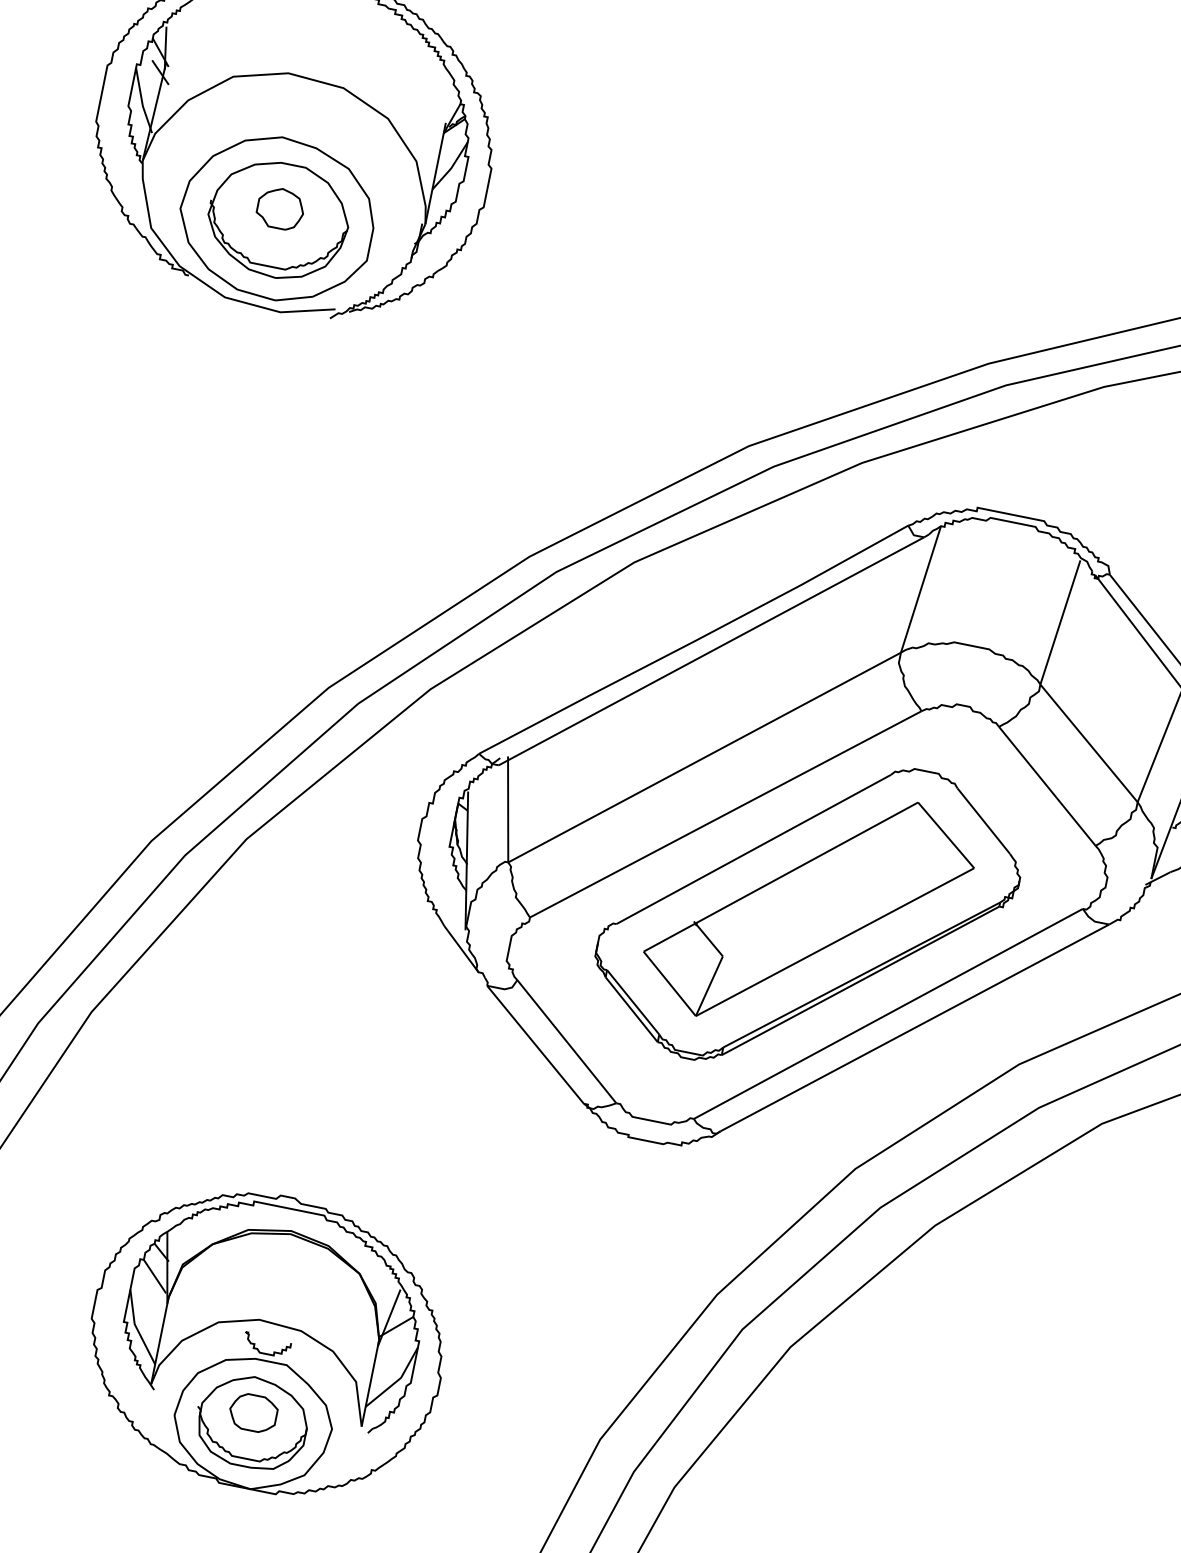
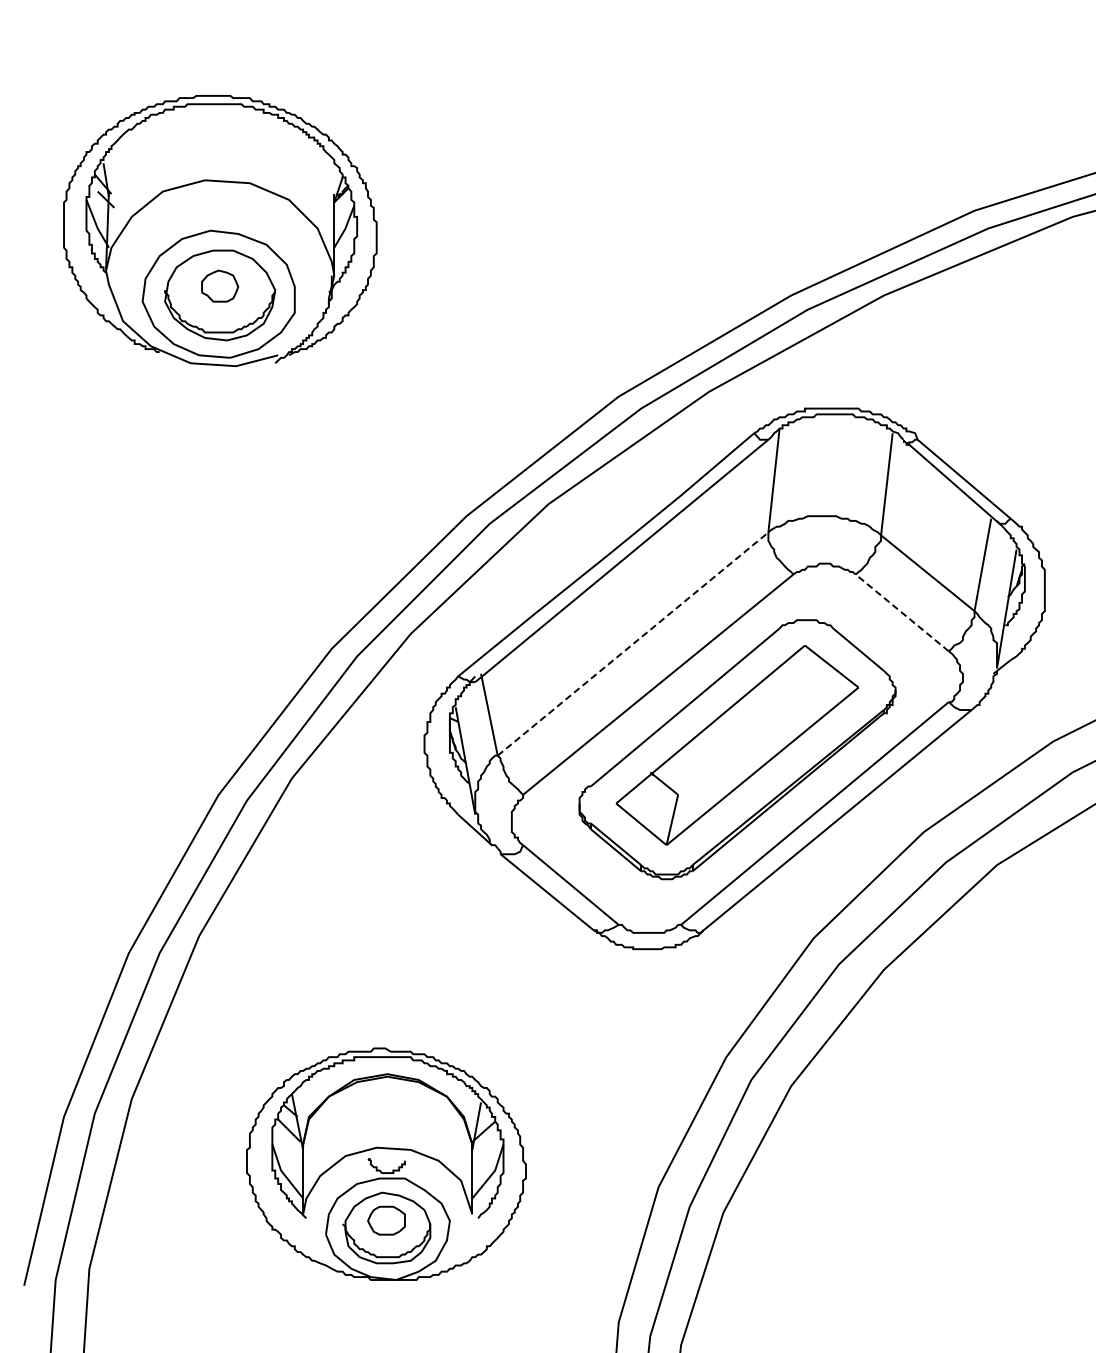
line: (705, 756) -> (633, 643), solid -> dashed
line: (1046, 785) -> (901, 612), solid -> dashed

